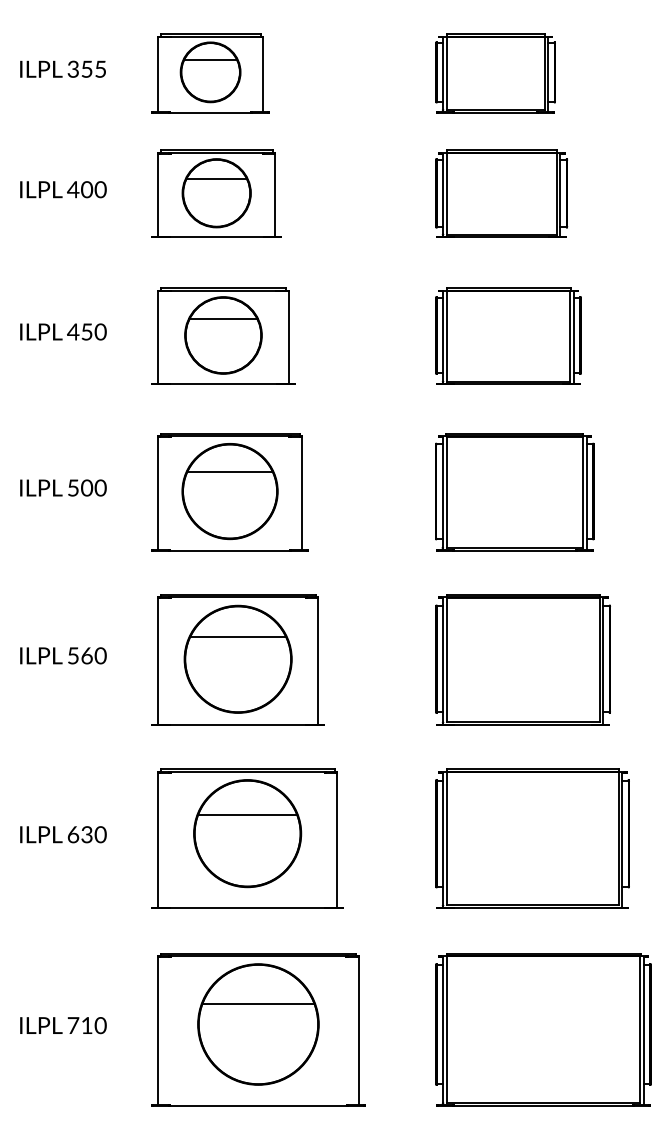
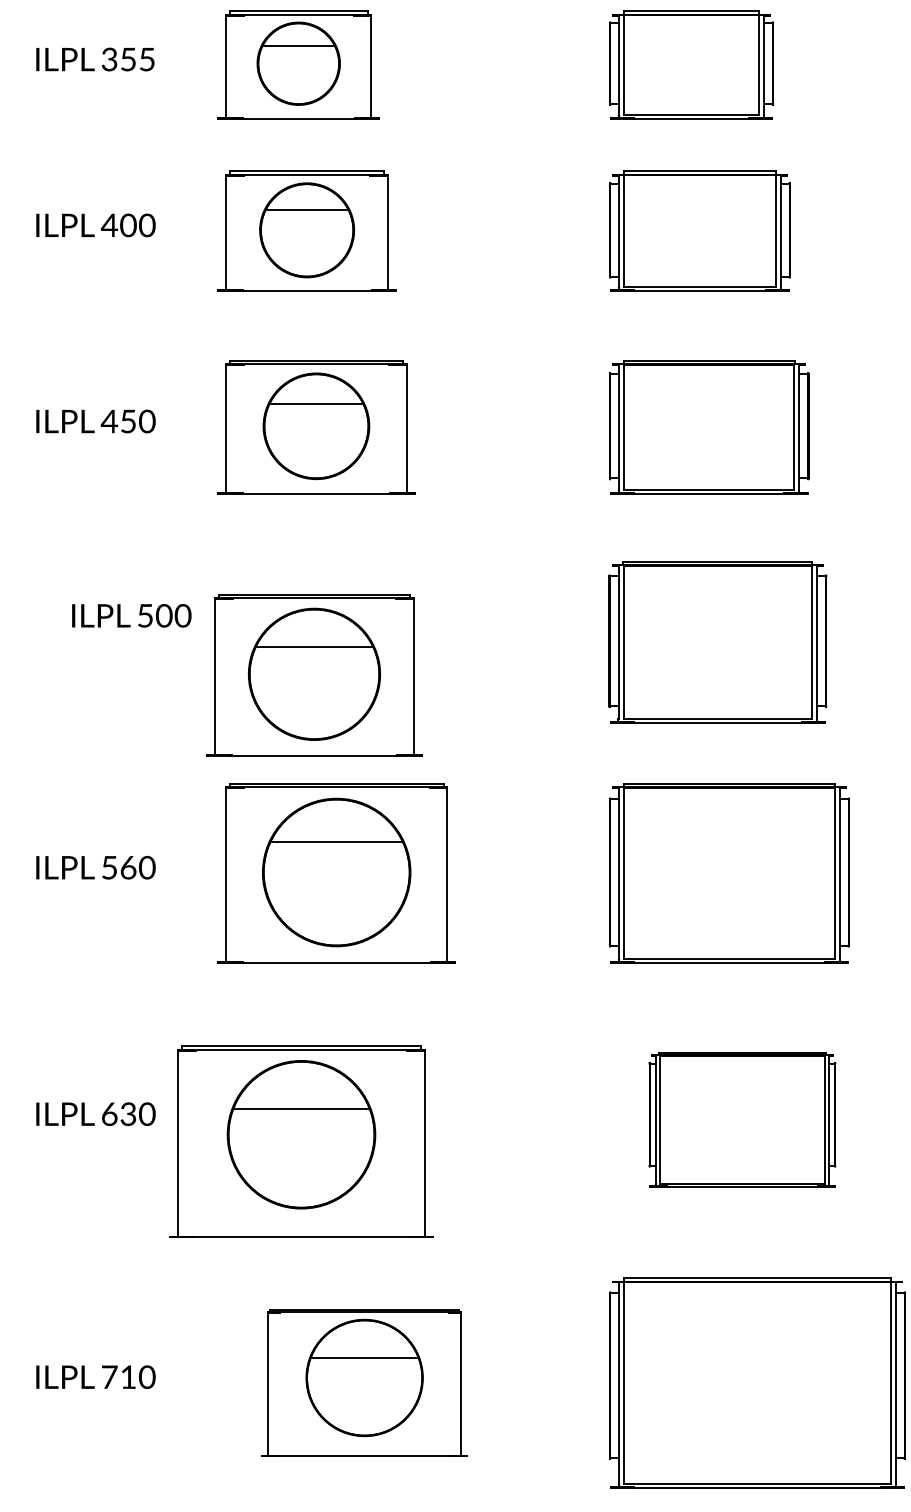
text: (63, 487) -> (131, 615), moved
part: (229, 492) -> (313, 675), moved
part: (247, 838) -> (301, 1141), moved
part: (532, 838) -> (742, 1119), size x0.7
part: (258, 1029) -> (364, 1382), size x0.7

